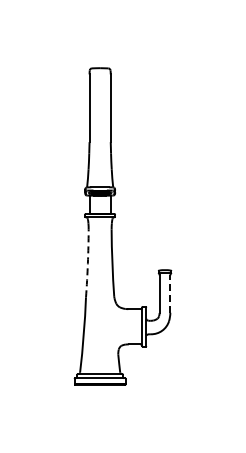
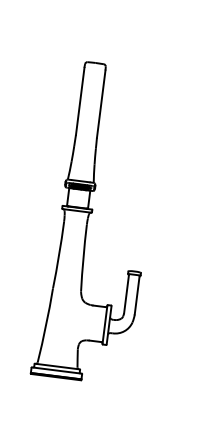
arc: (87, 263) -> (58, 255), dashed -> solid
line: (170, 294) -> (137, 296), dashed -> solid

